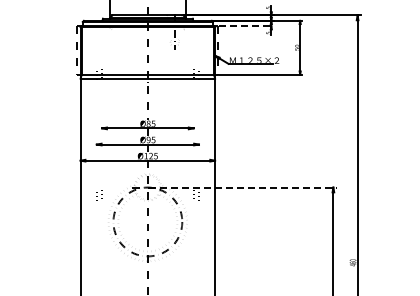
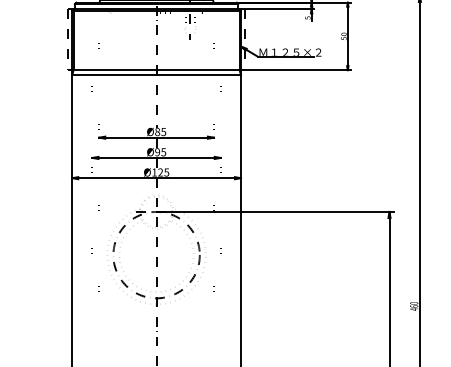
line: (246, 26) -> (280, 9), dashed -> solid
line: (243, 187) -> (276, 211), dashed -> solid

